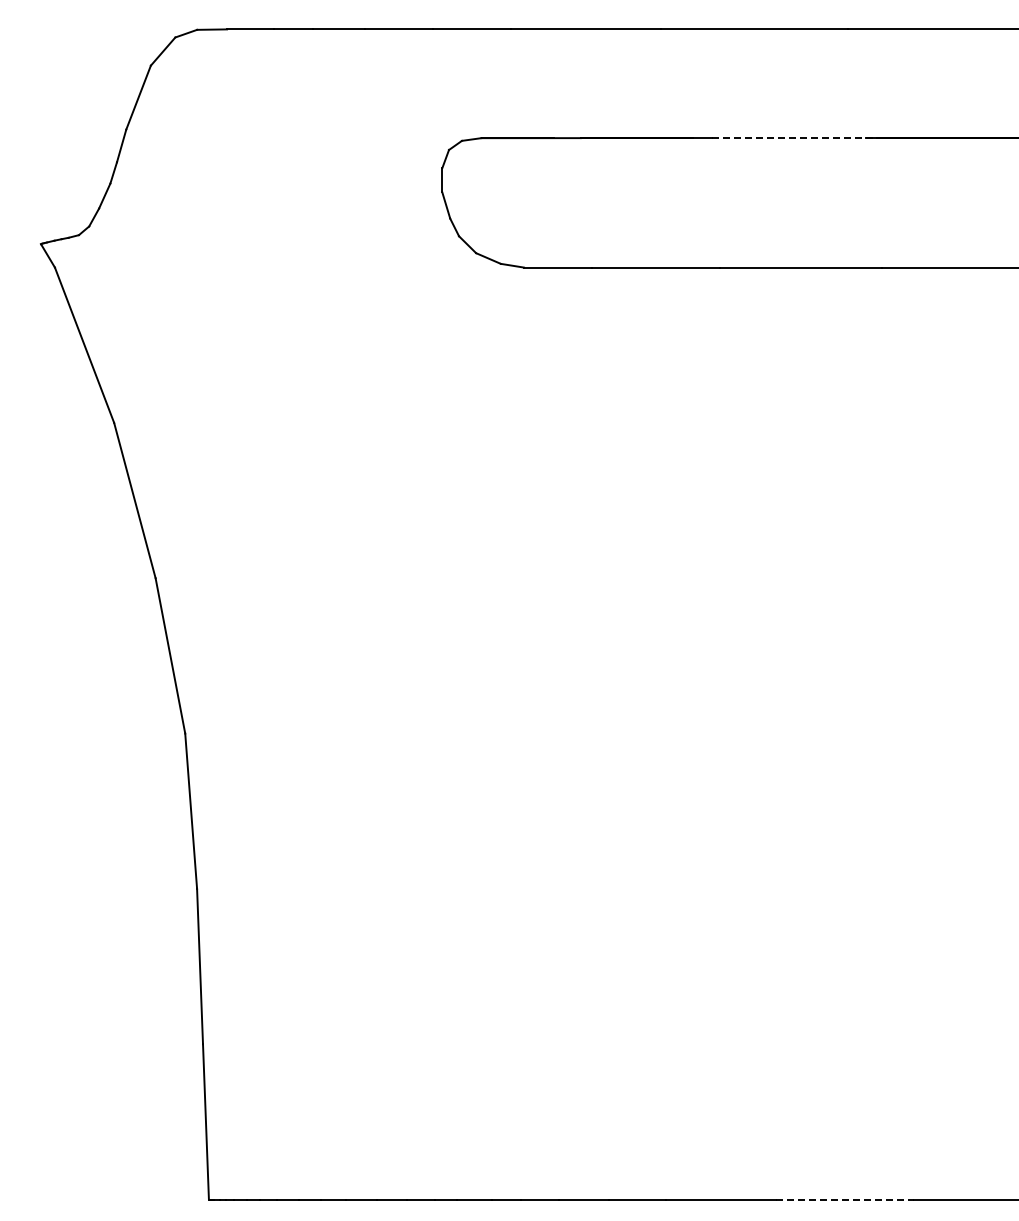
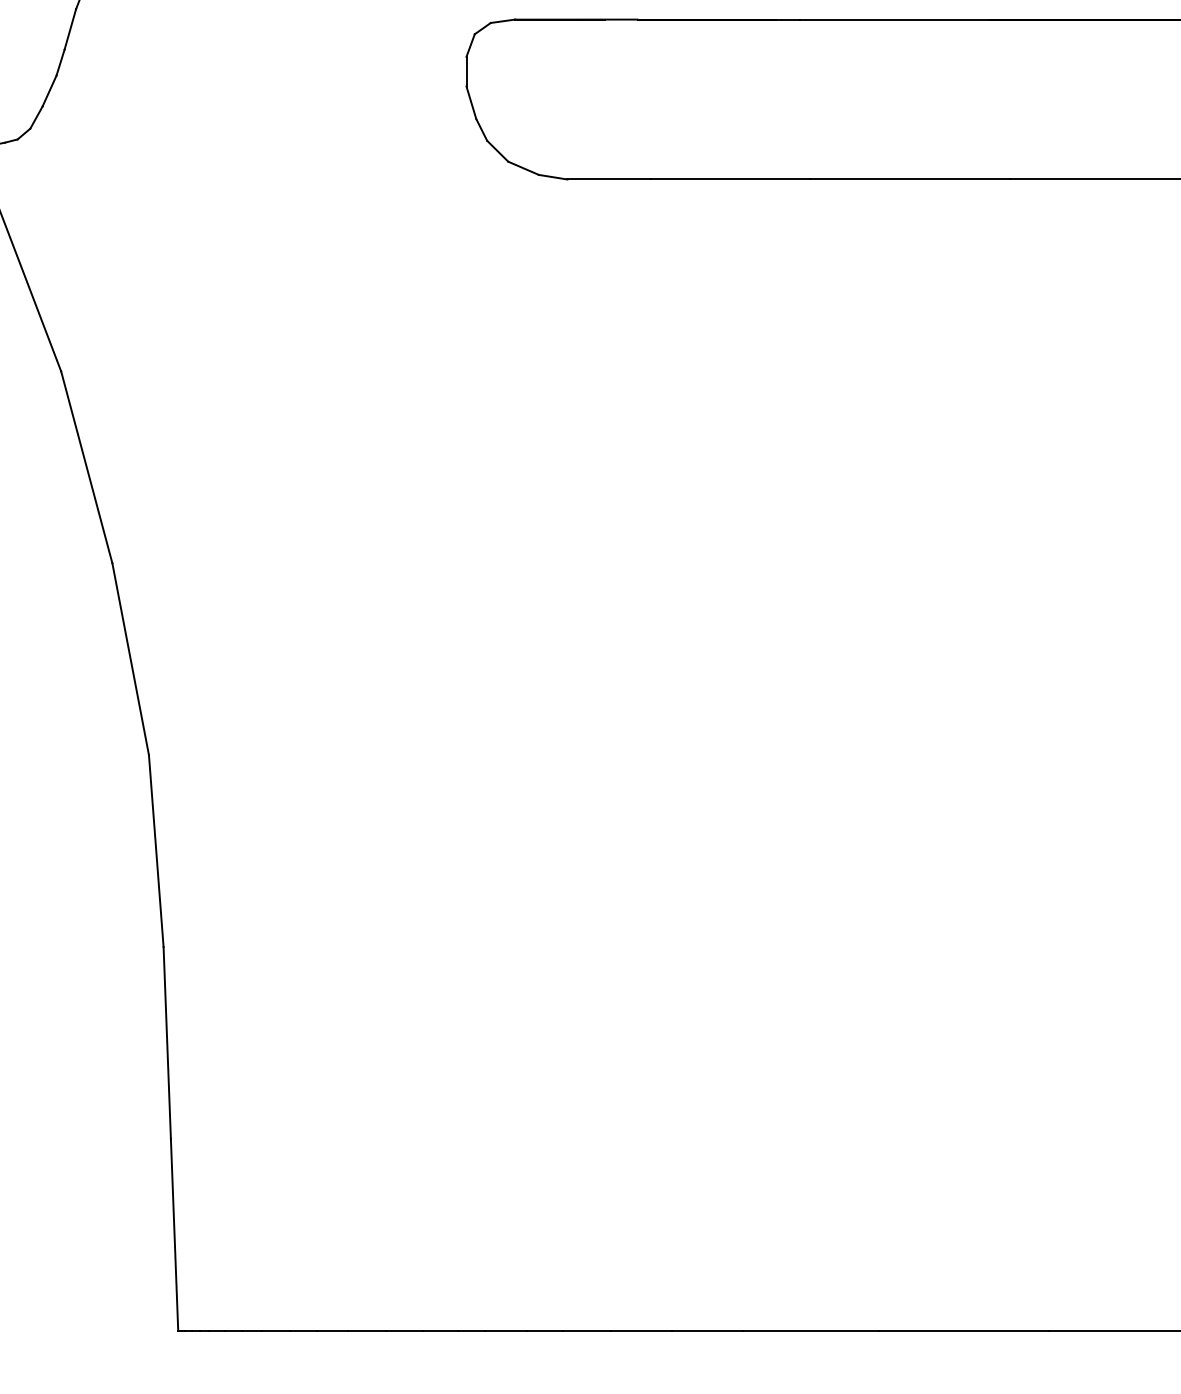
line: (795, 138) -> (902, 20), dashed -> solid
line: (844, 1199) -> (963, 1330), dashed -> solid

